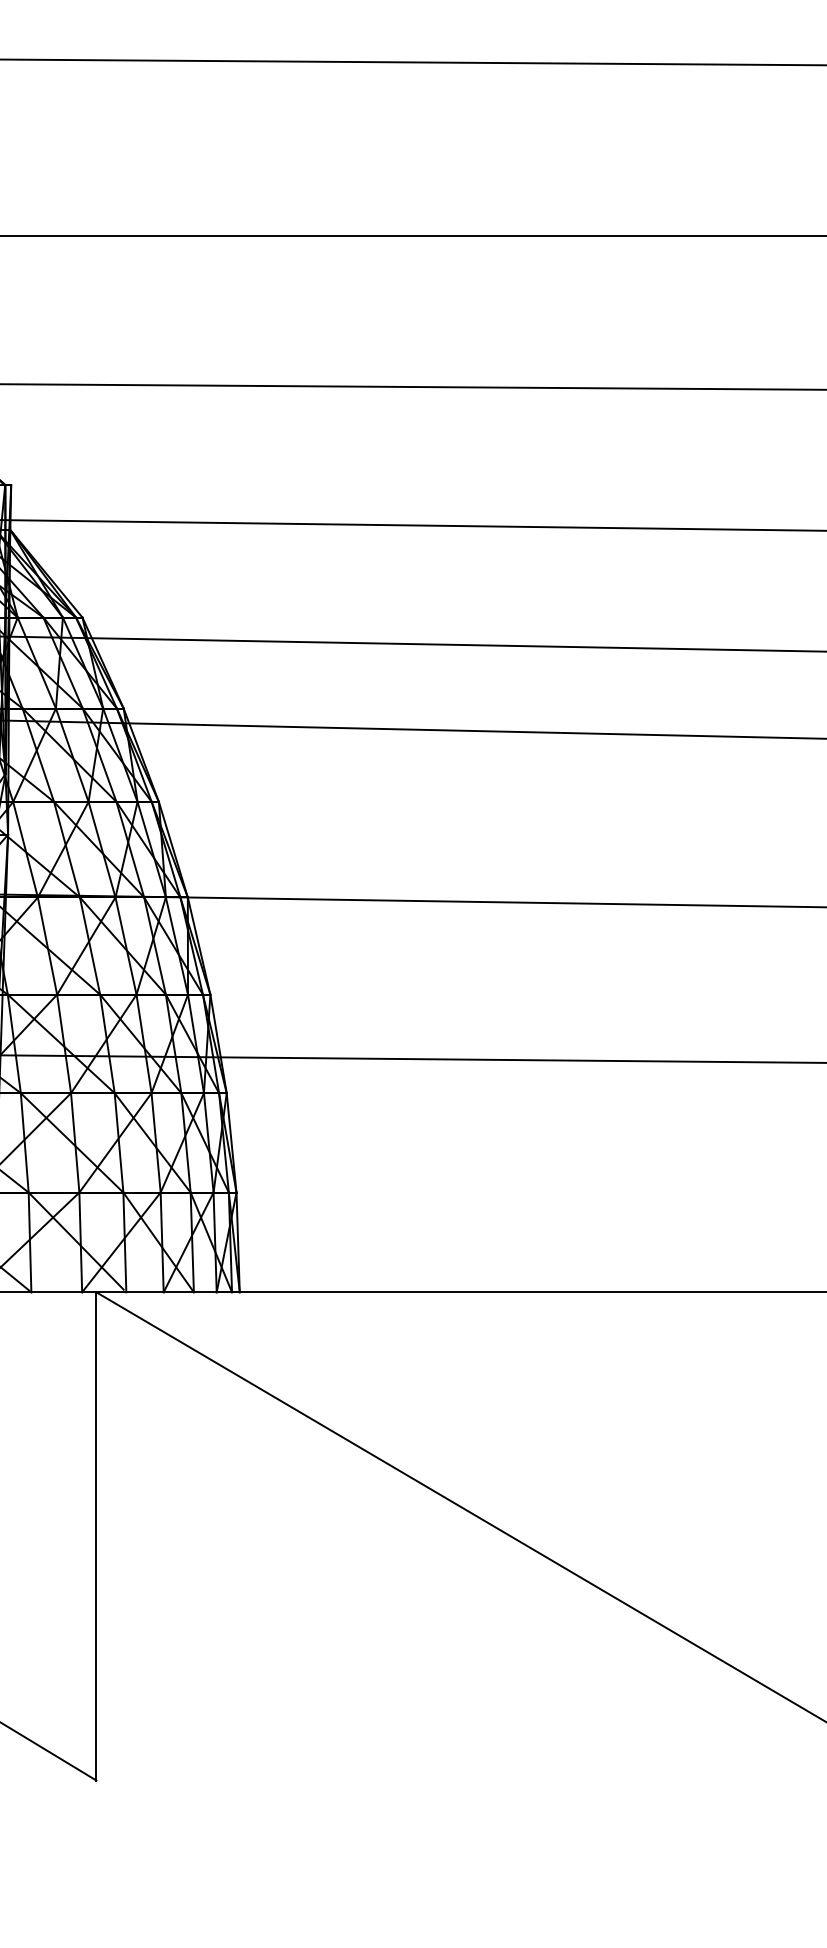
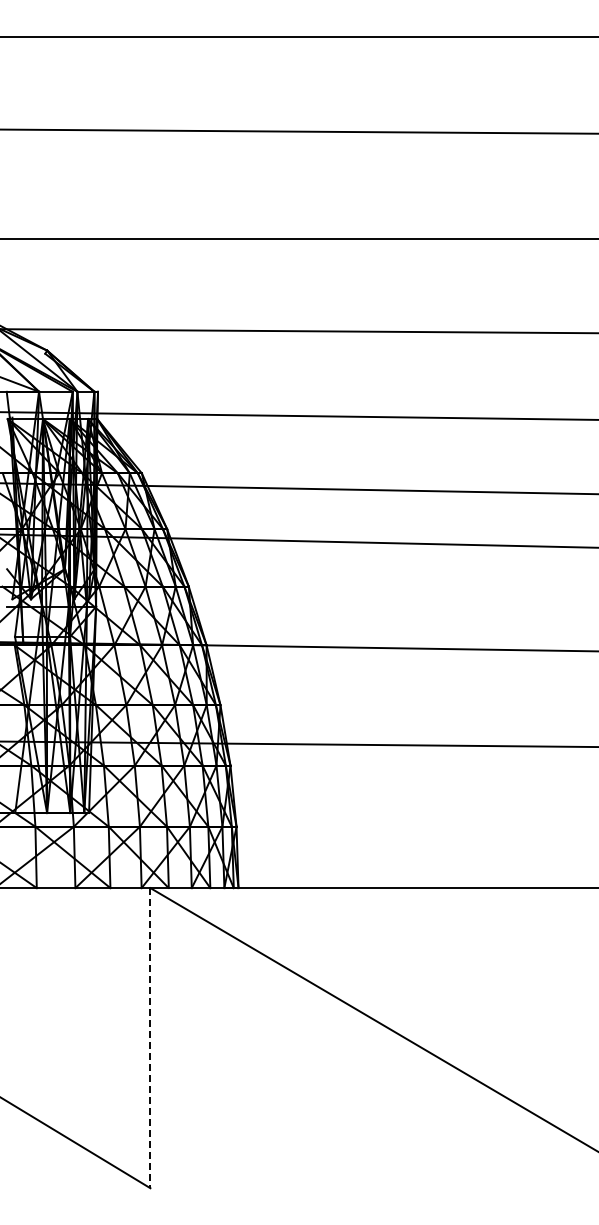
line: (96, 1536) -> (150, 1038), solid -> dashed

